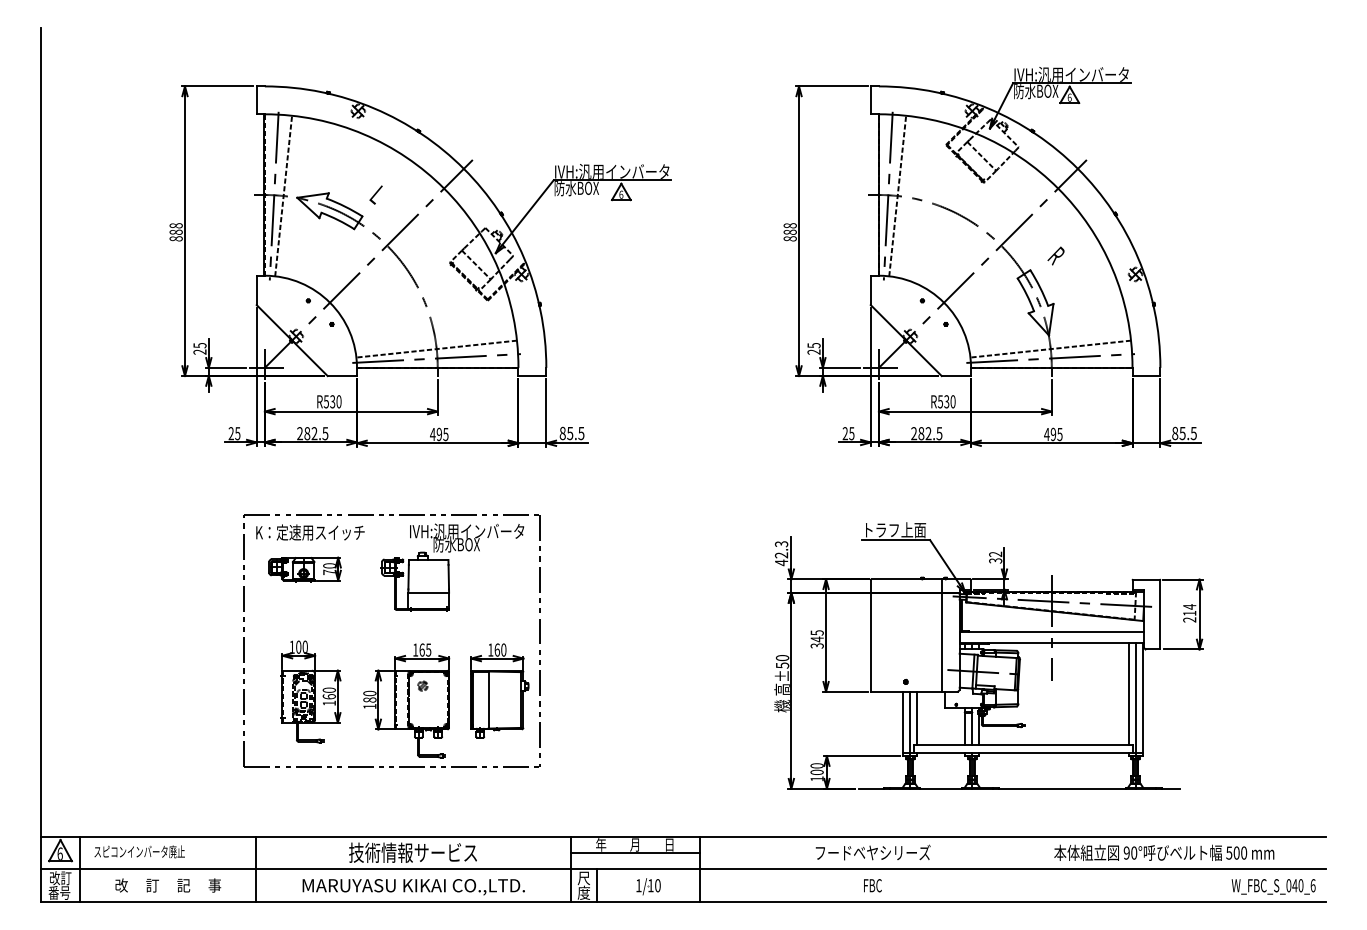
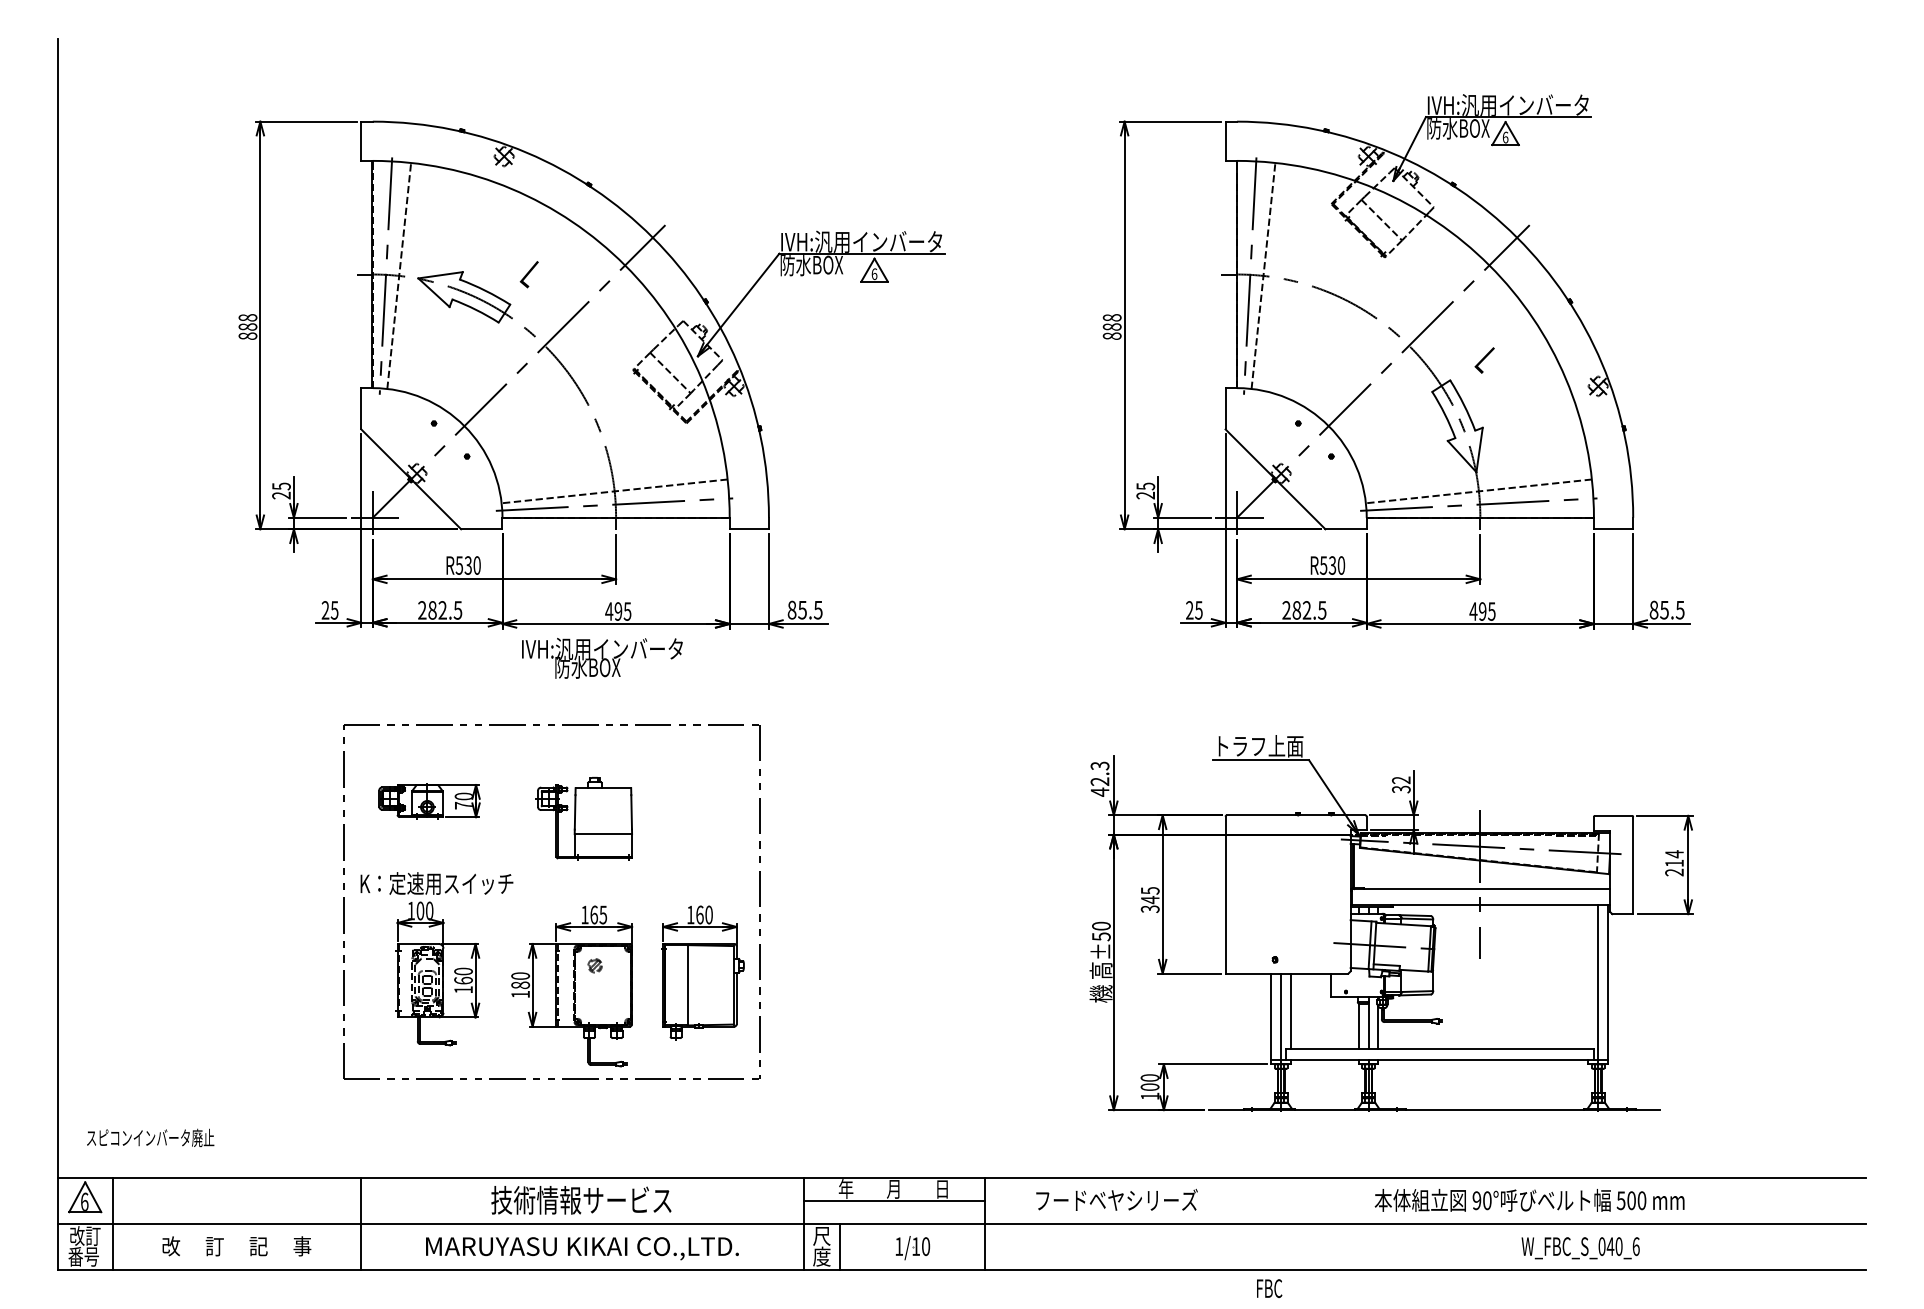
text: (1056, 256) -> (1486, 360), R -> L
text: (310, 532) -> (436, 883), moved
text: (467, 538) -> (602, 658), moved
line: (941, 635) -> (1325, 894), removed
line: (1128, 693) -> (1588, 976), removed
text: (139, 851) -> (150, 1137), moved
text: (872, 852) -> (1116, 1199), moved
text: (1164, 852) -> (1529, 1200), moved
text: (872, 885) -> (1269, 1288), moved
text: (1273, 887) -> (1580, 1248), moved

